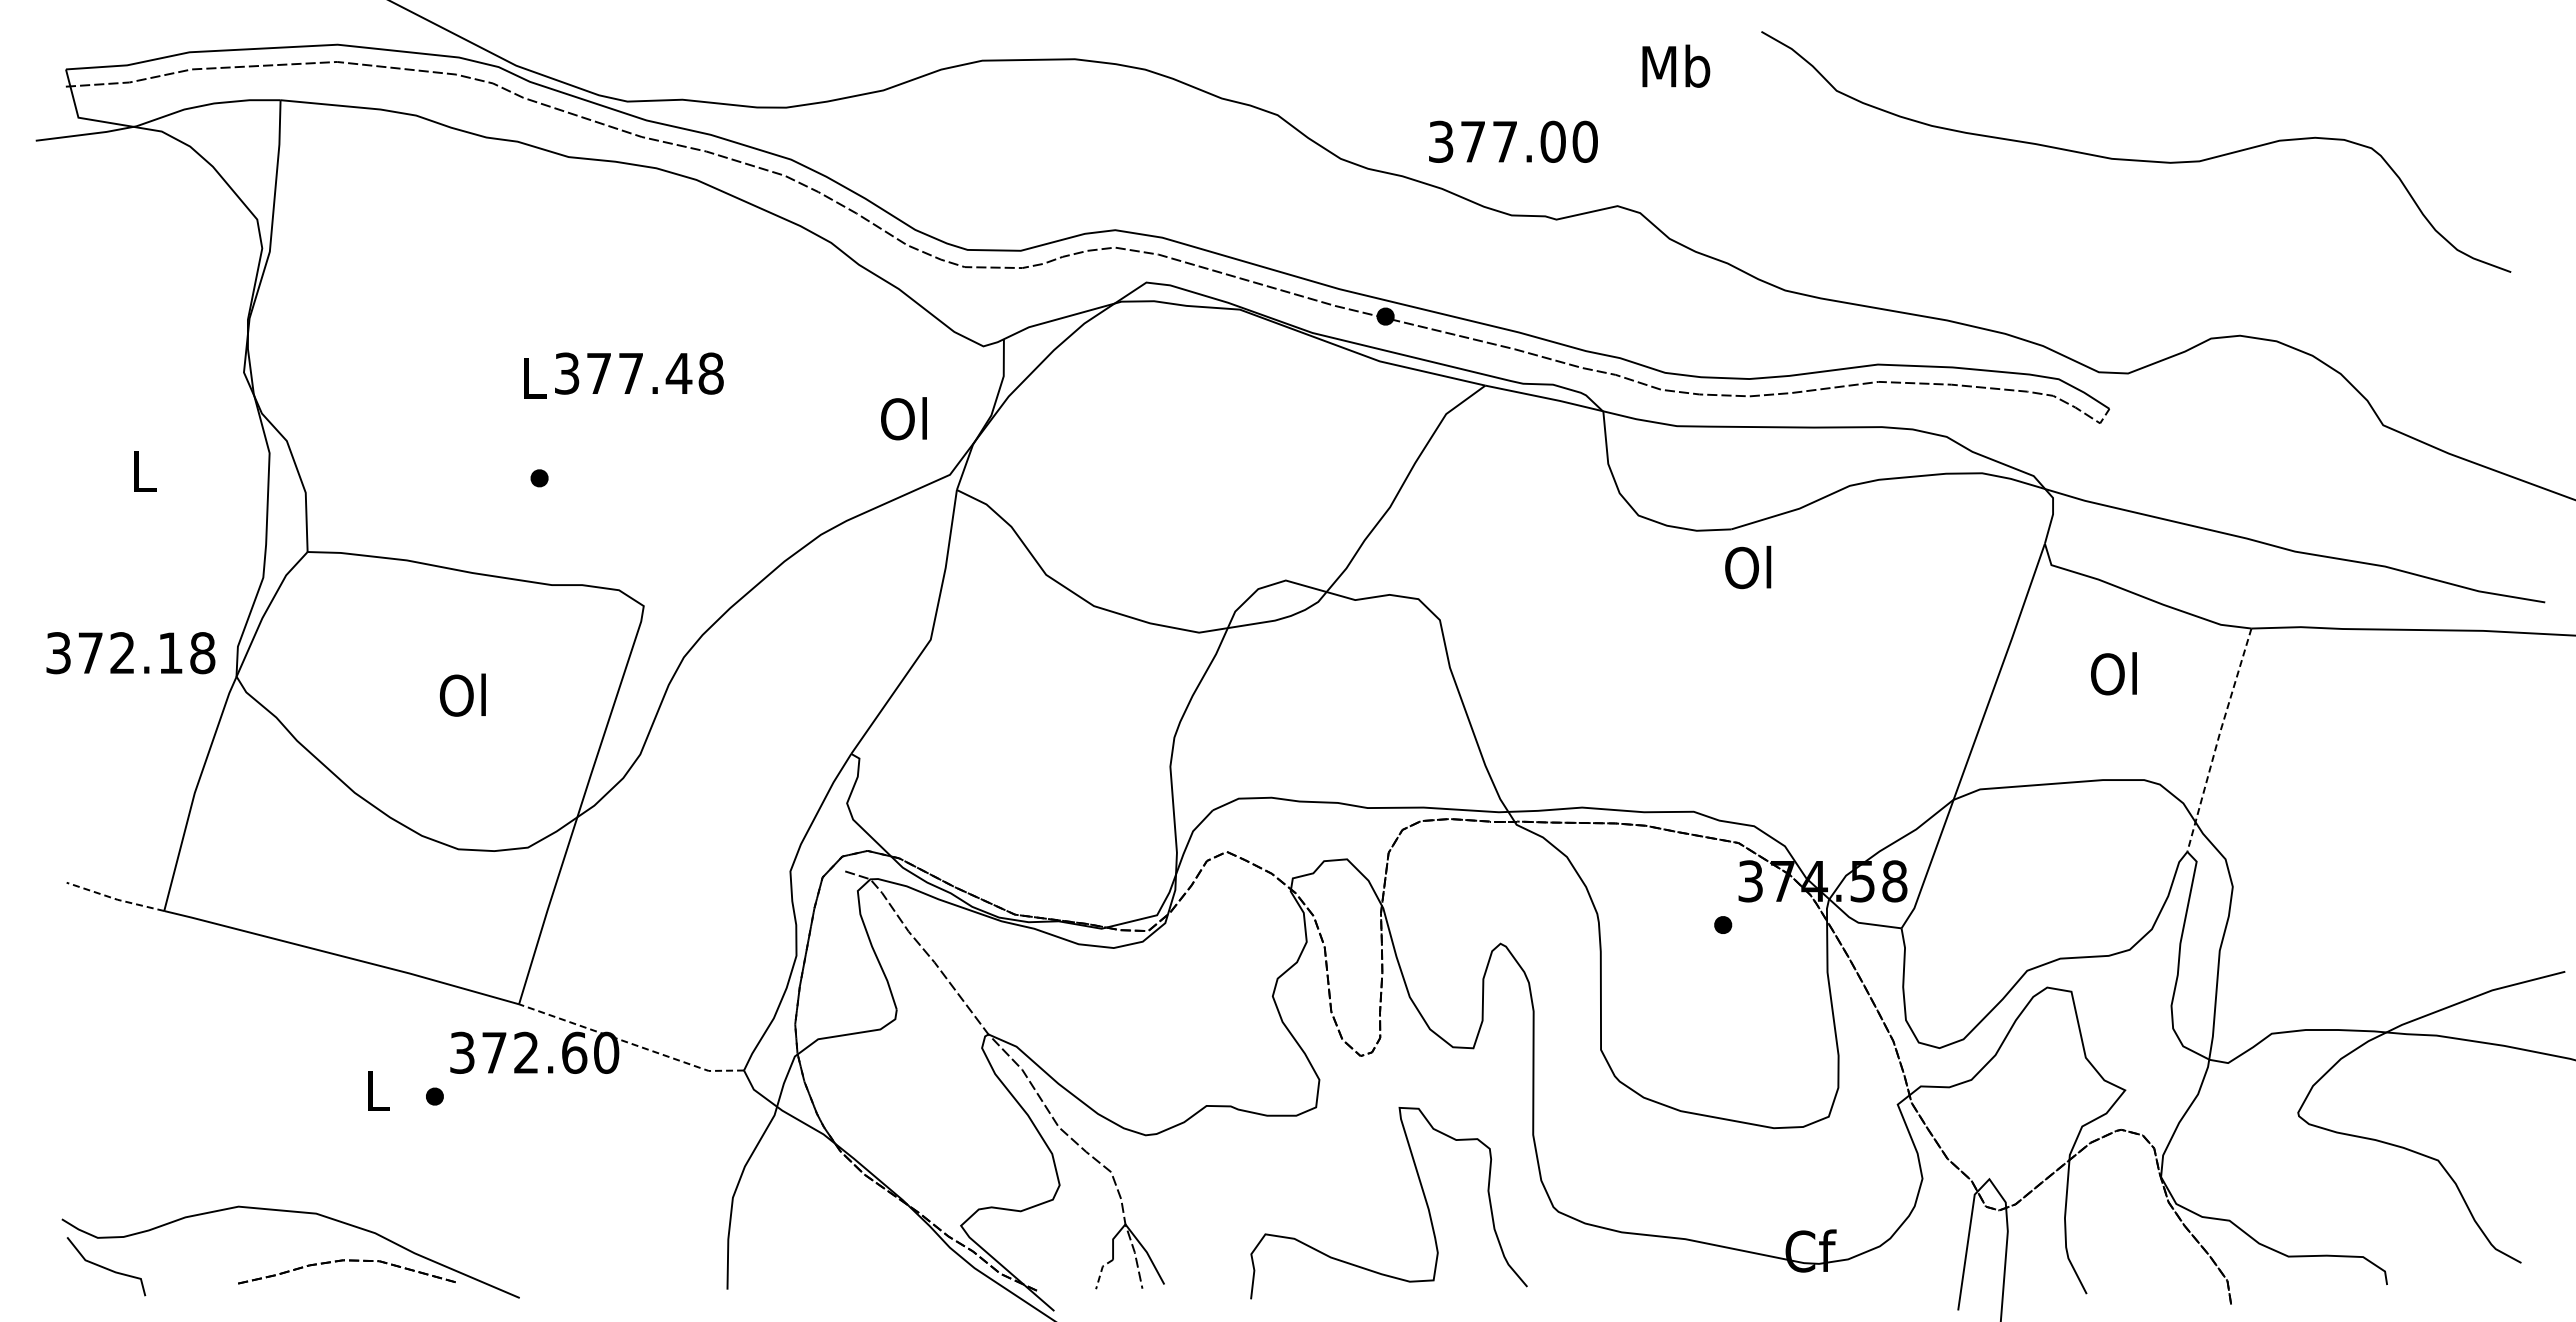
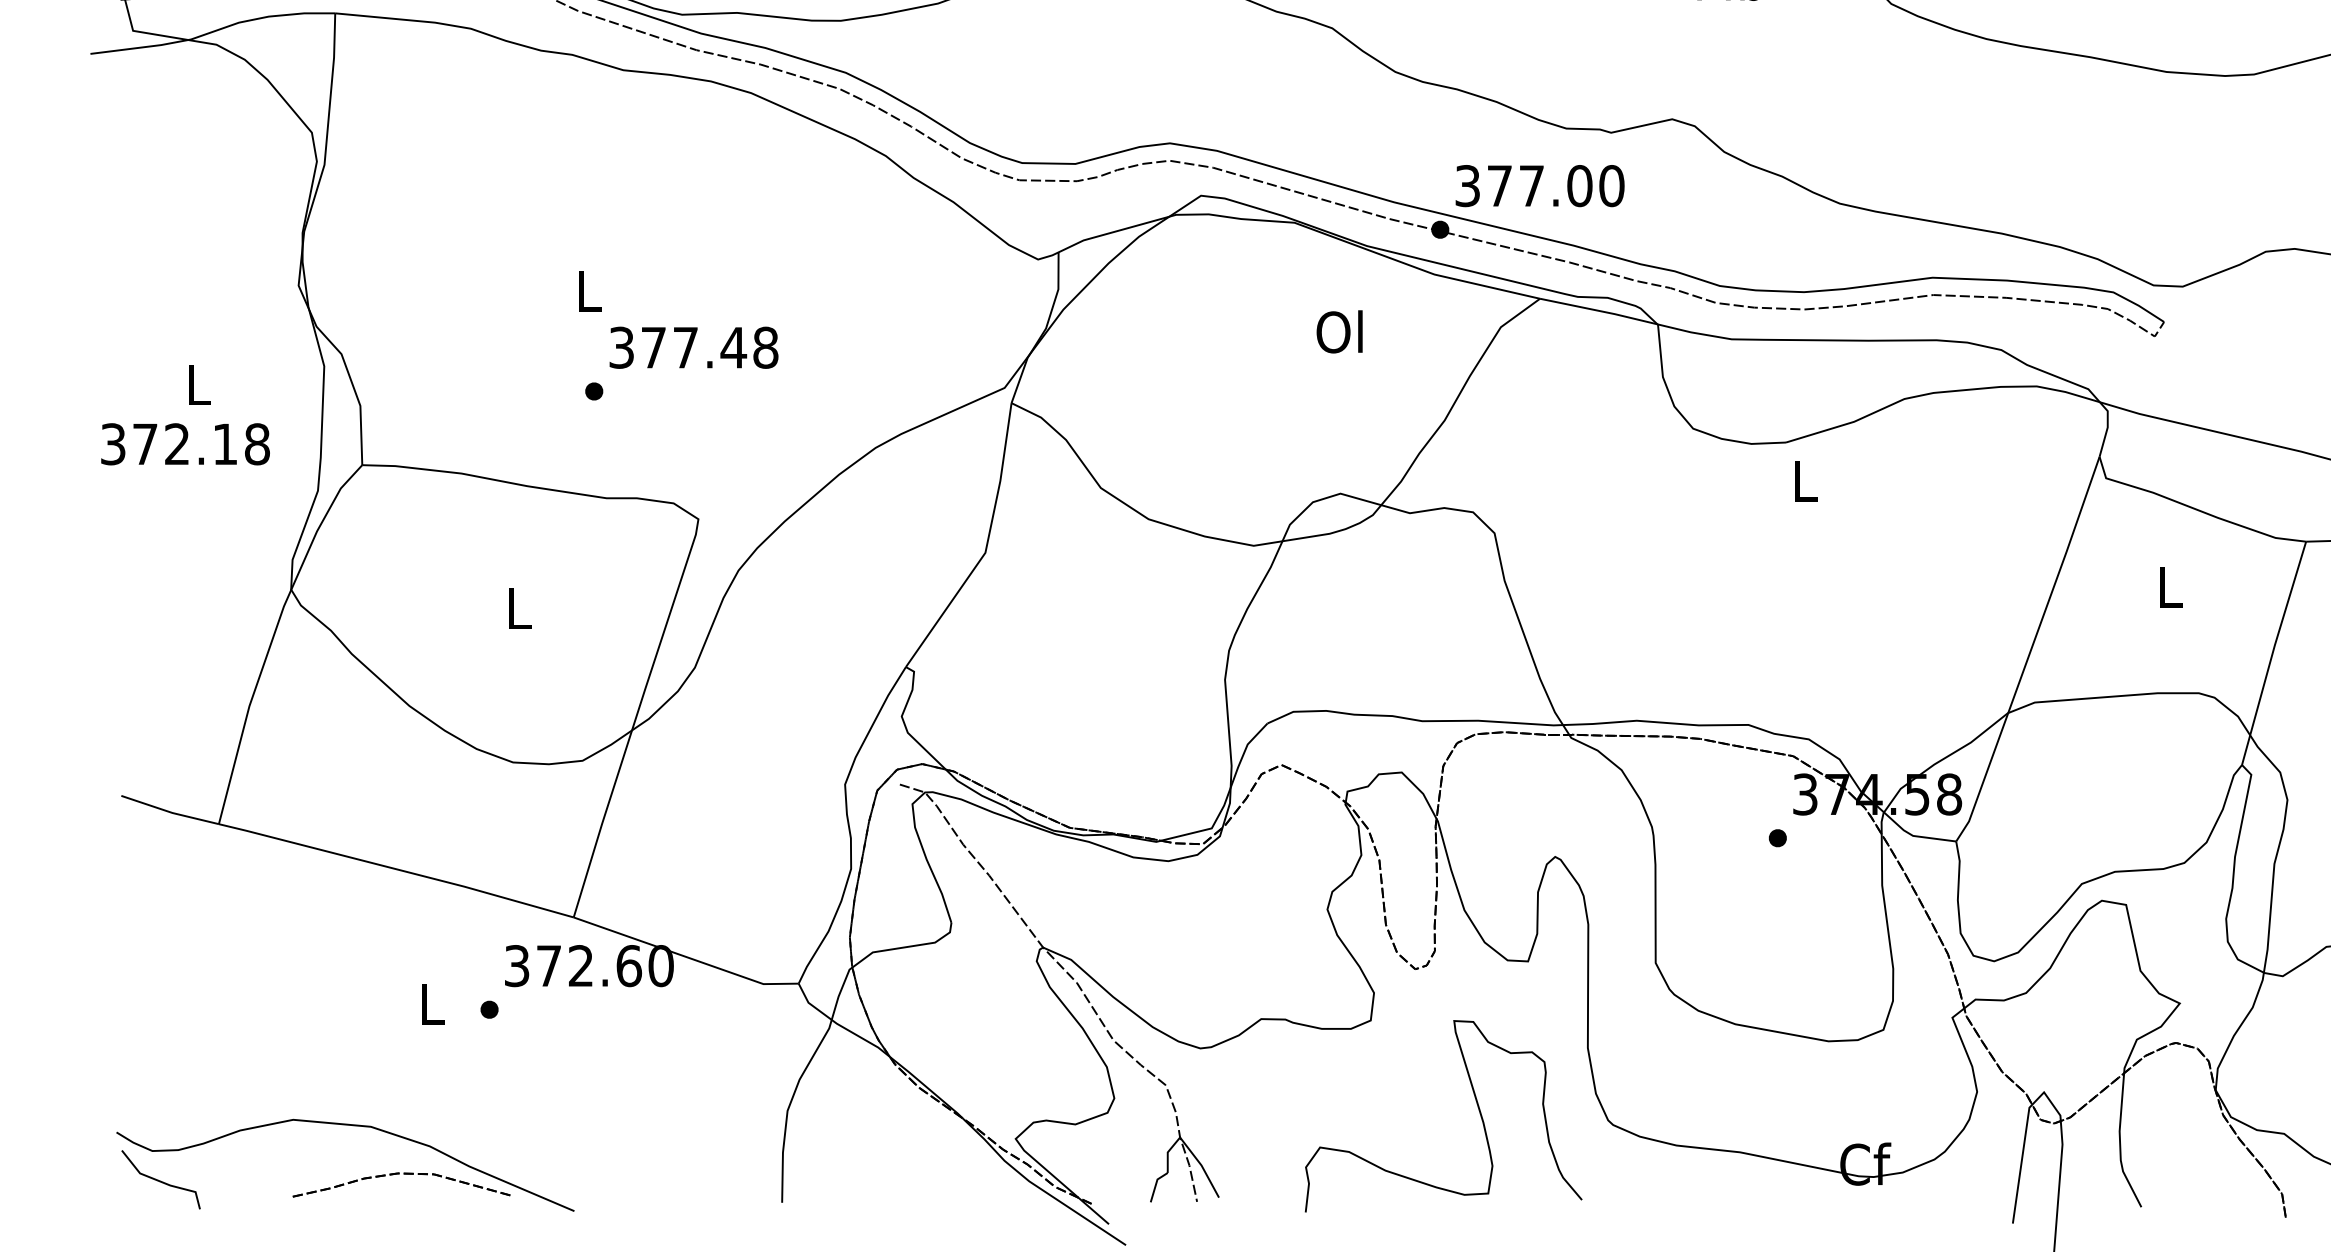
text: (1513, 141) -> (1540, 185), moved
text: (639, 373) -> (694, 347), moved
text: (903, 418) -> (1339, 331), moved
text: (1748, 567) -> (1803, 480), Ol -> L
text: (130, 653) -> (185, 444), moved
text: (2113, 673) -> (2168, 586), Ol -> L
text: (462, 694) -> (517, 607), Ol -> L
line: (2218, 739) -> (2273, 652), dashed -> solid
line: (115, 898) -> (170, 811), dashed -> solid
line: (630, 1043) -> (685, 956), dashed -> solid
line: (1101, 1271) -> (1156, 1184), dashed -> solid

